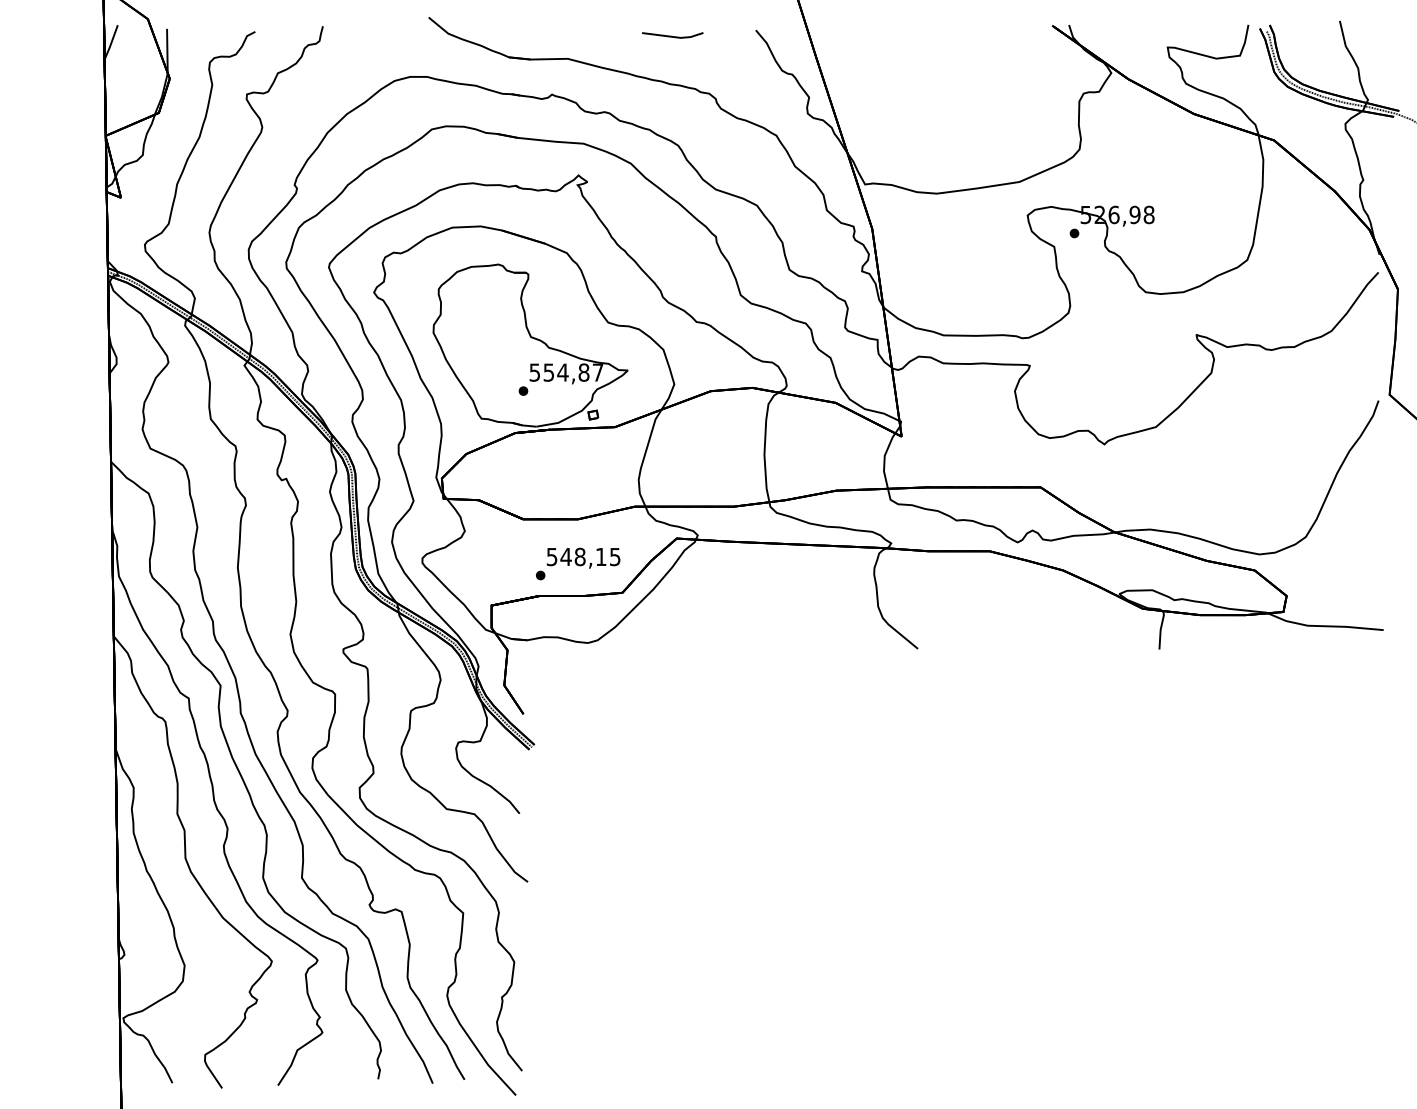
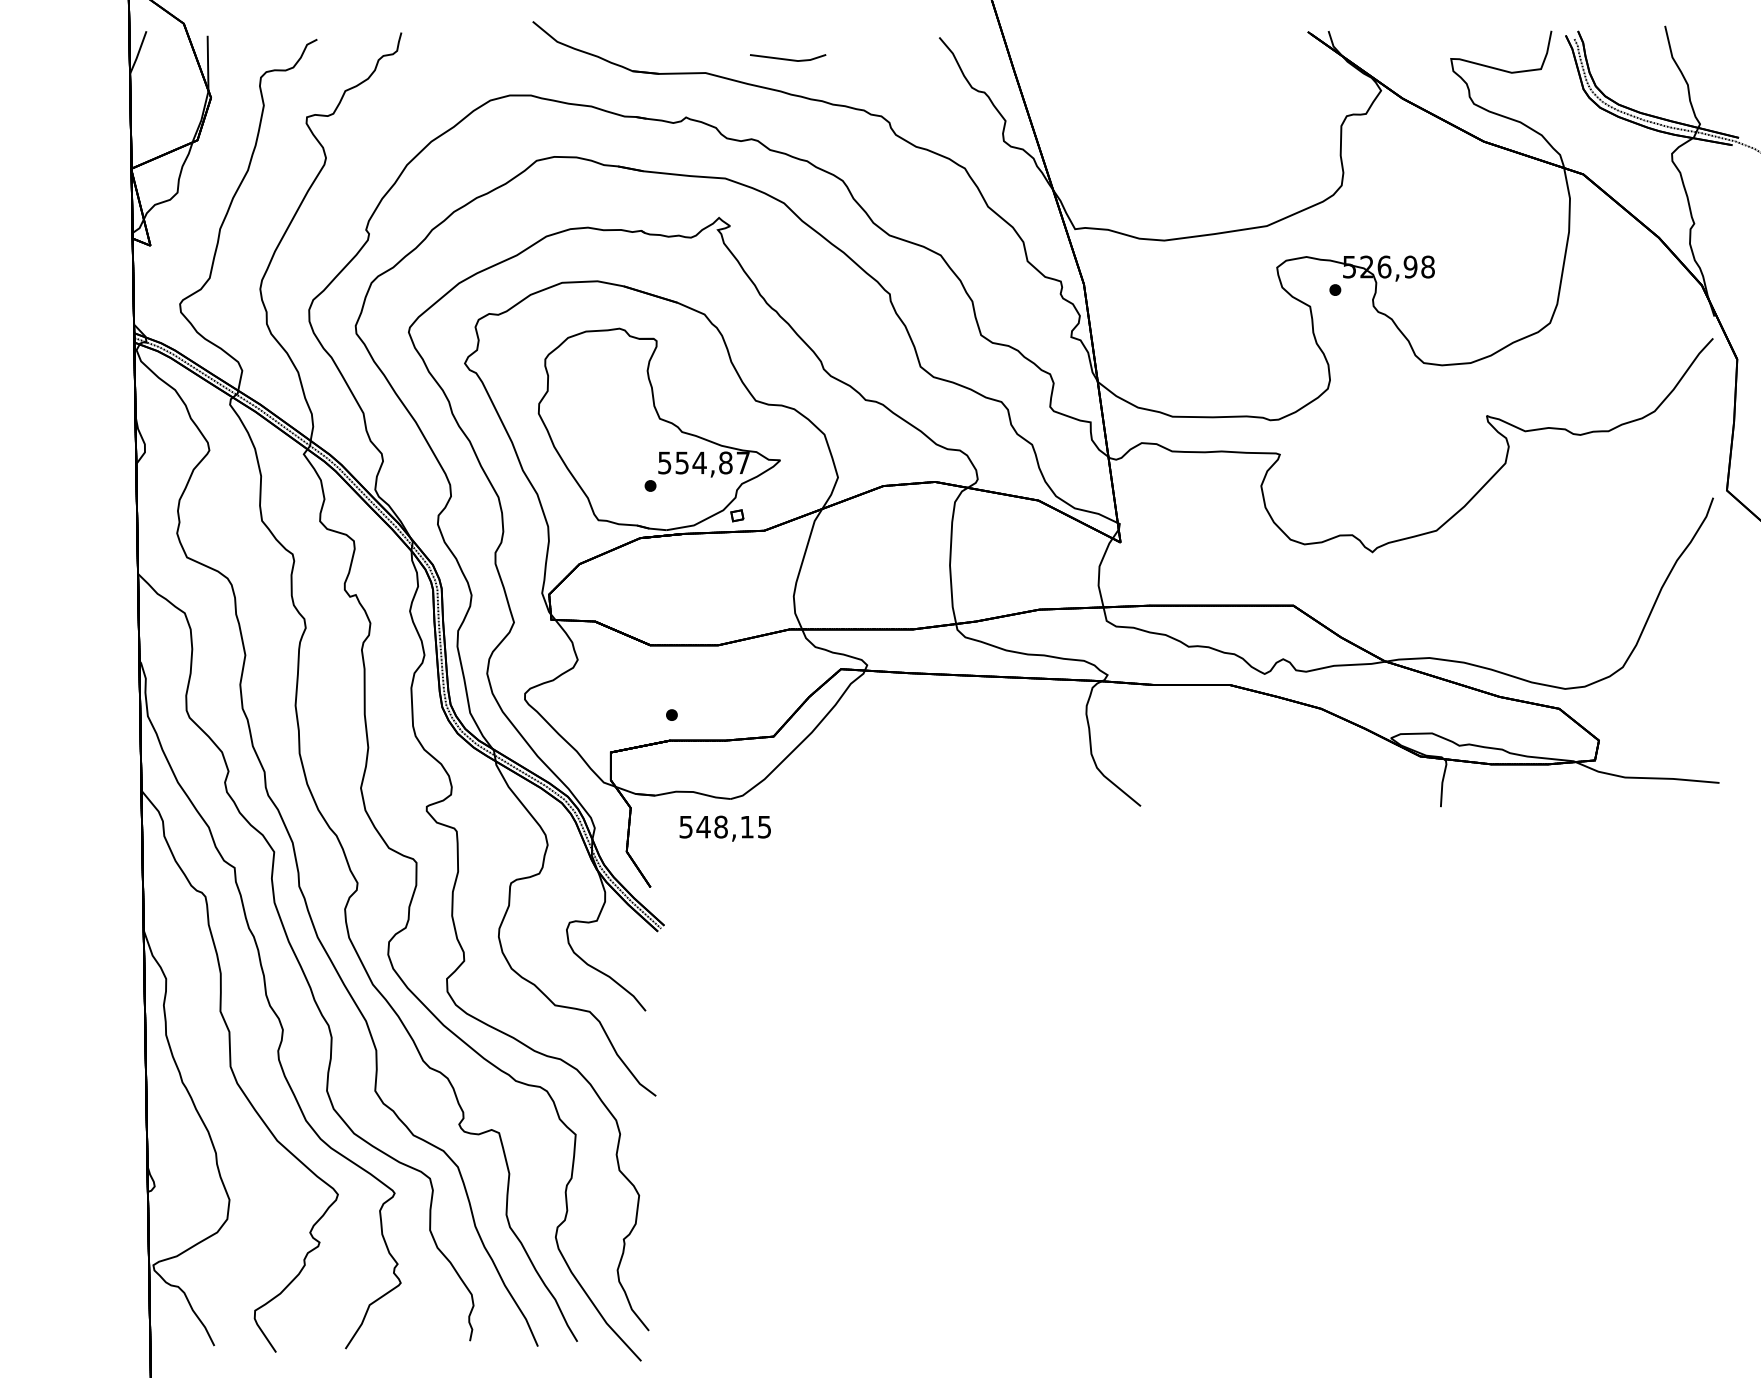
line: (673, 35) -> (788, 58), moved
text: (582, 558) -> (724, 828), moved

